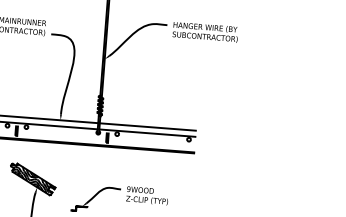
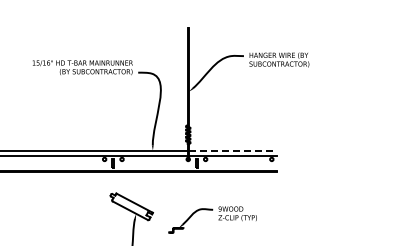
line: (148, 126) -> (233, 150), solid -> dashed
hatch: (32, 179) -> (131, 206), removed

